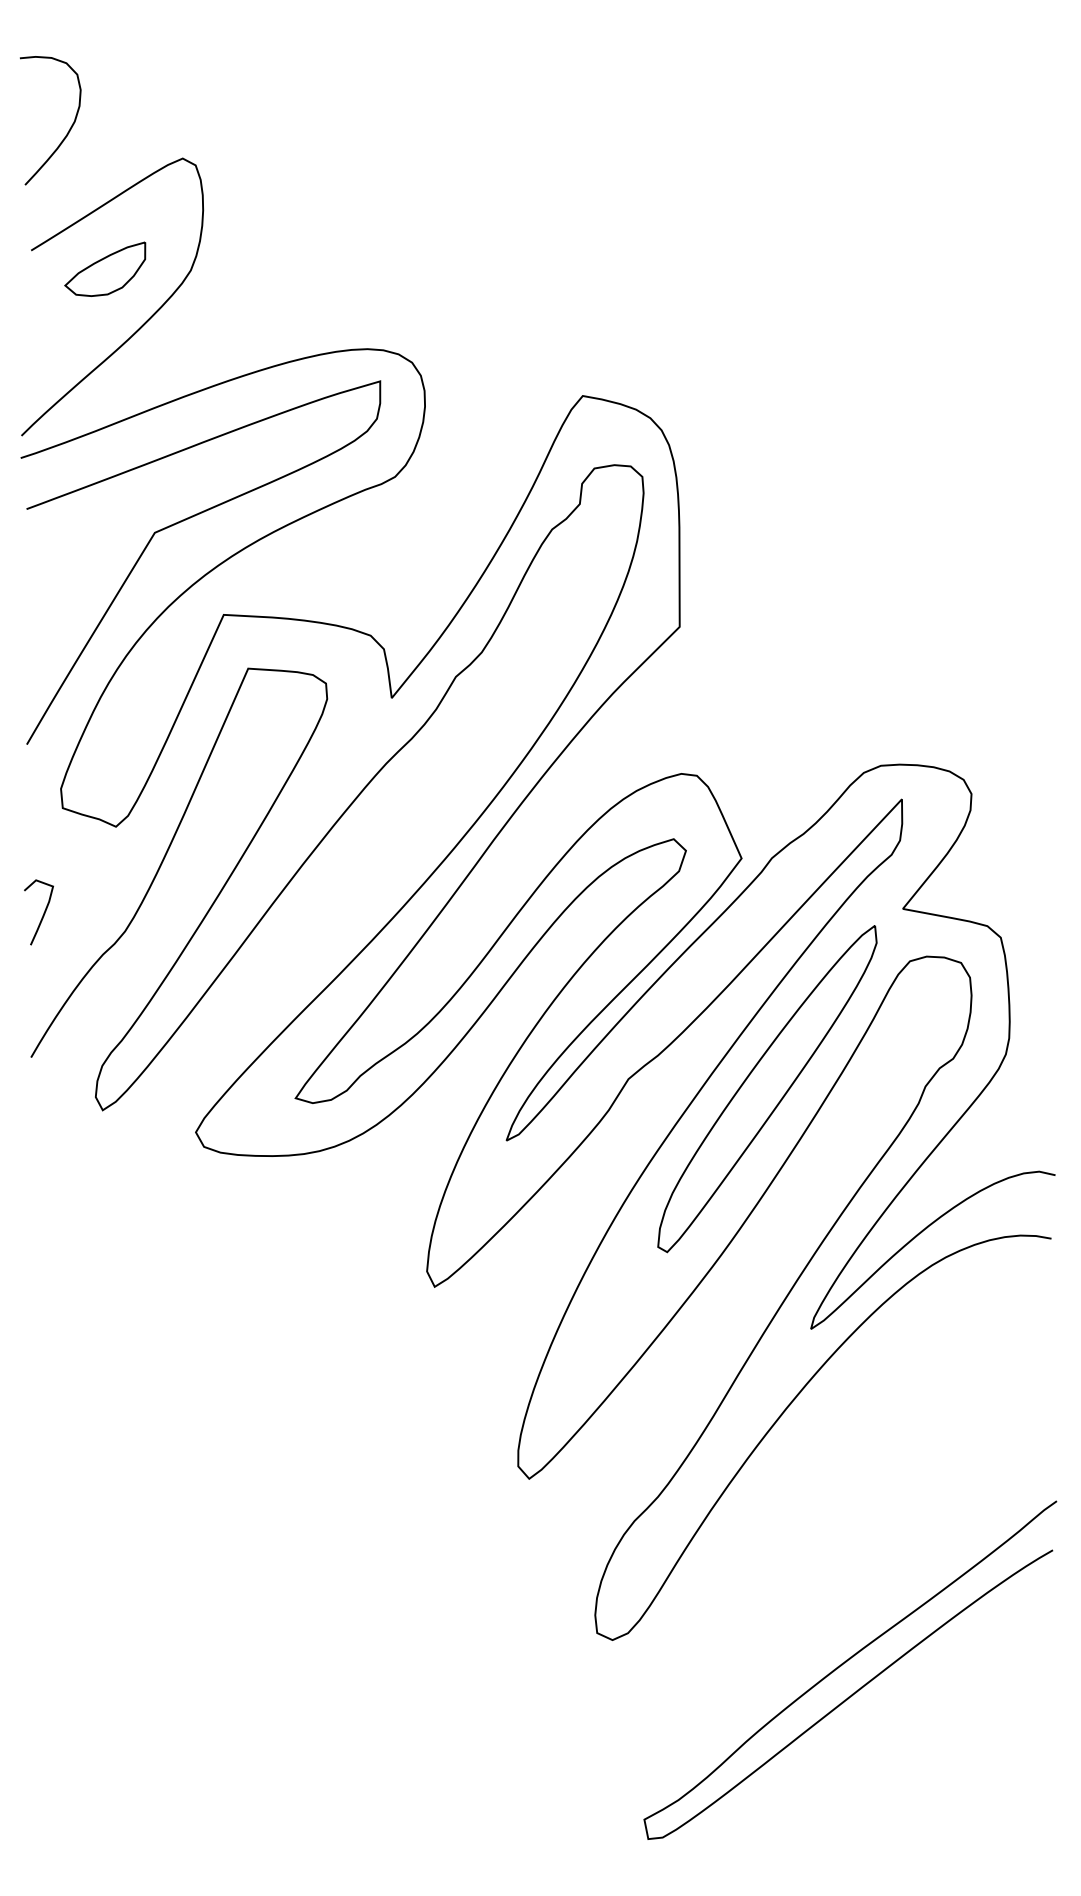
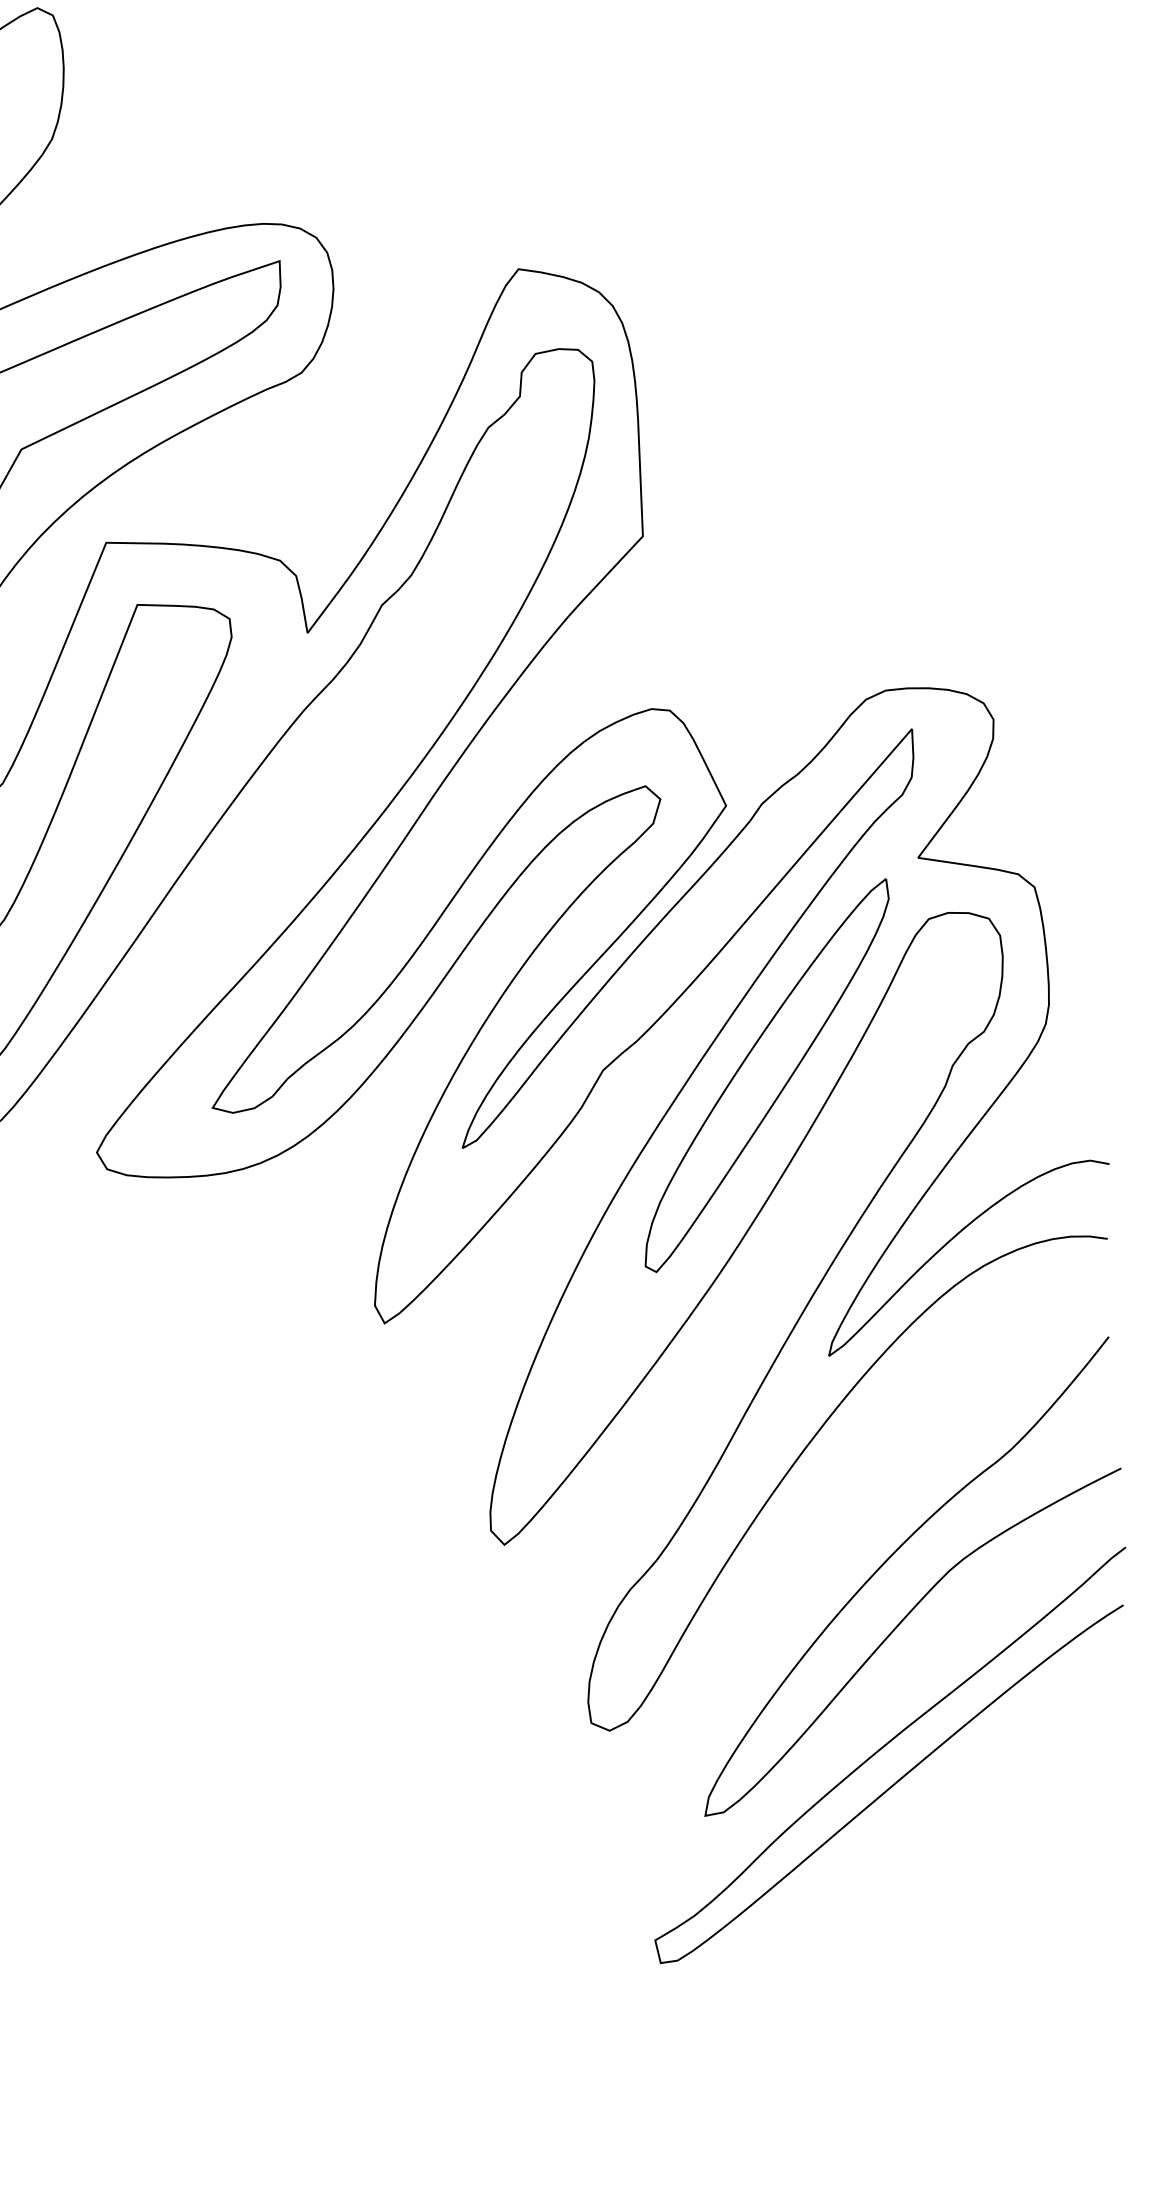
curve: (886, 1532) -> (926, 1591), added

